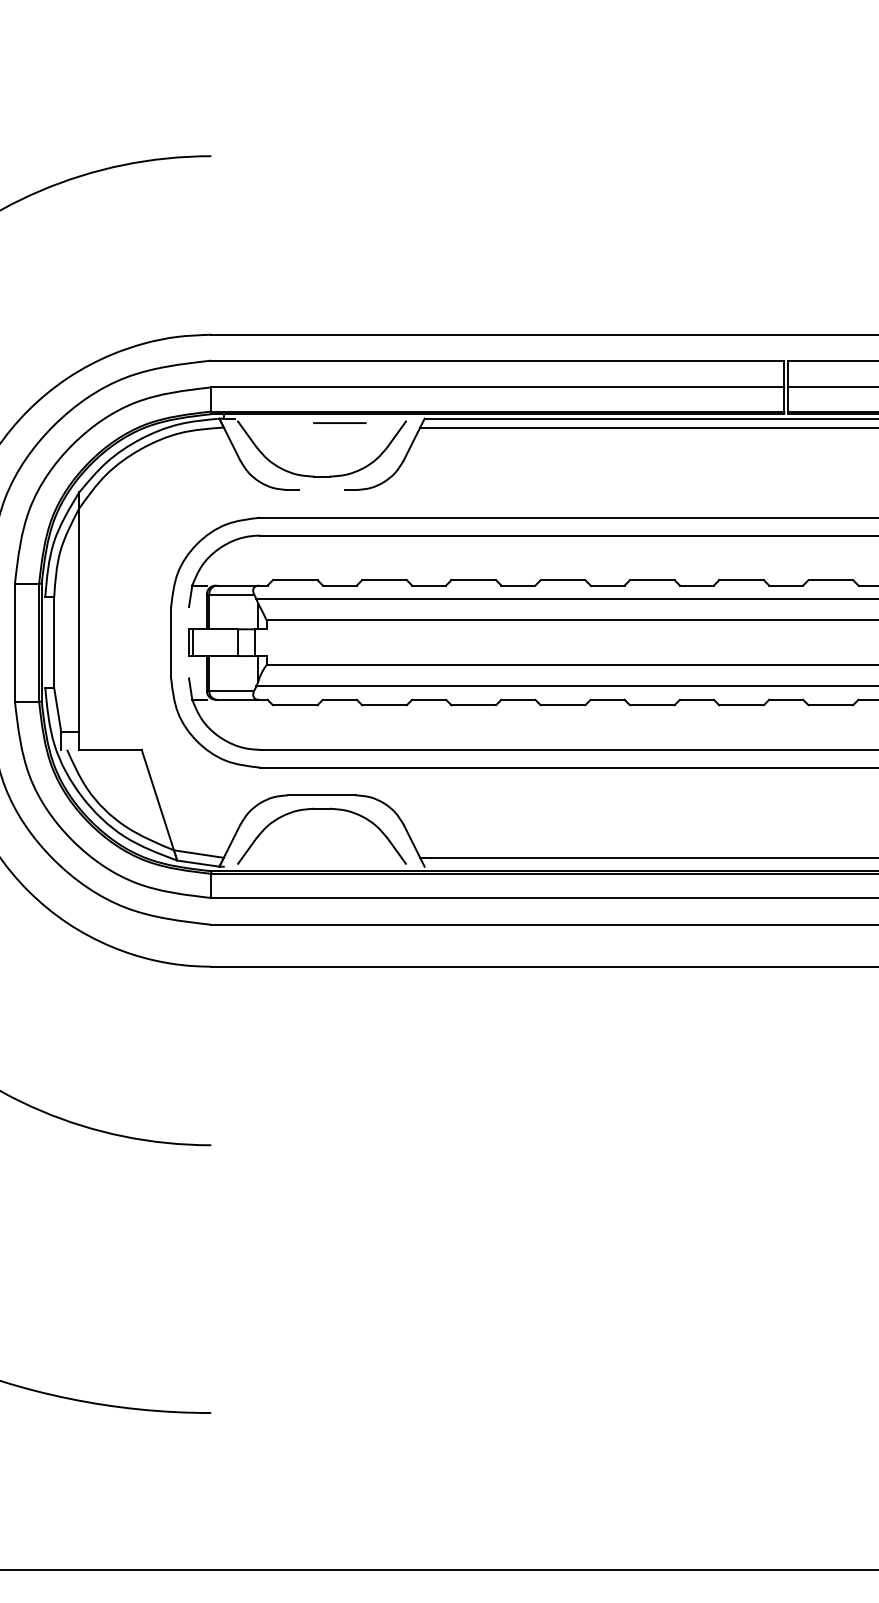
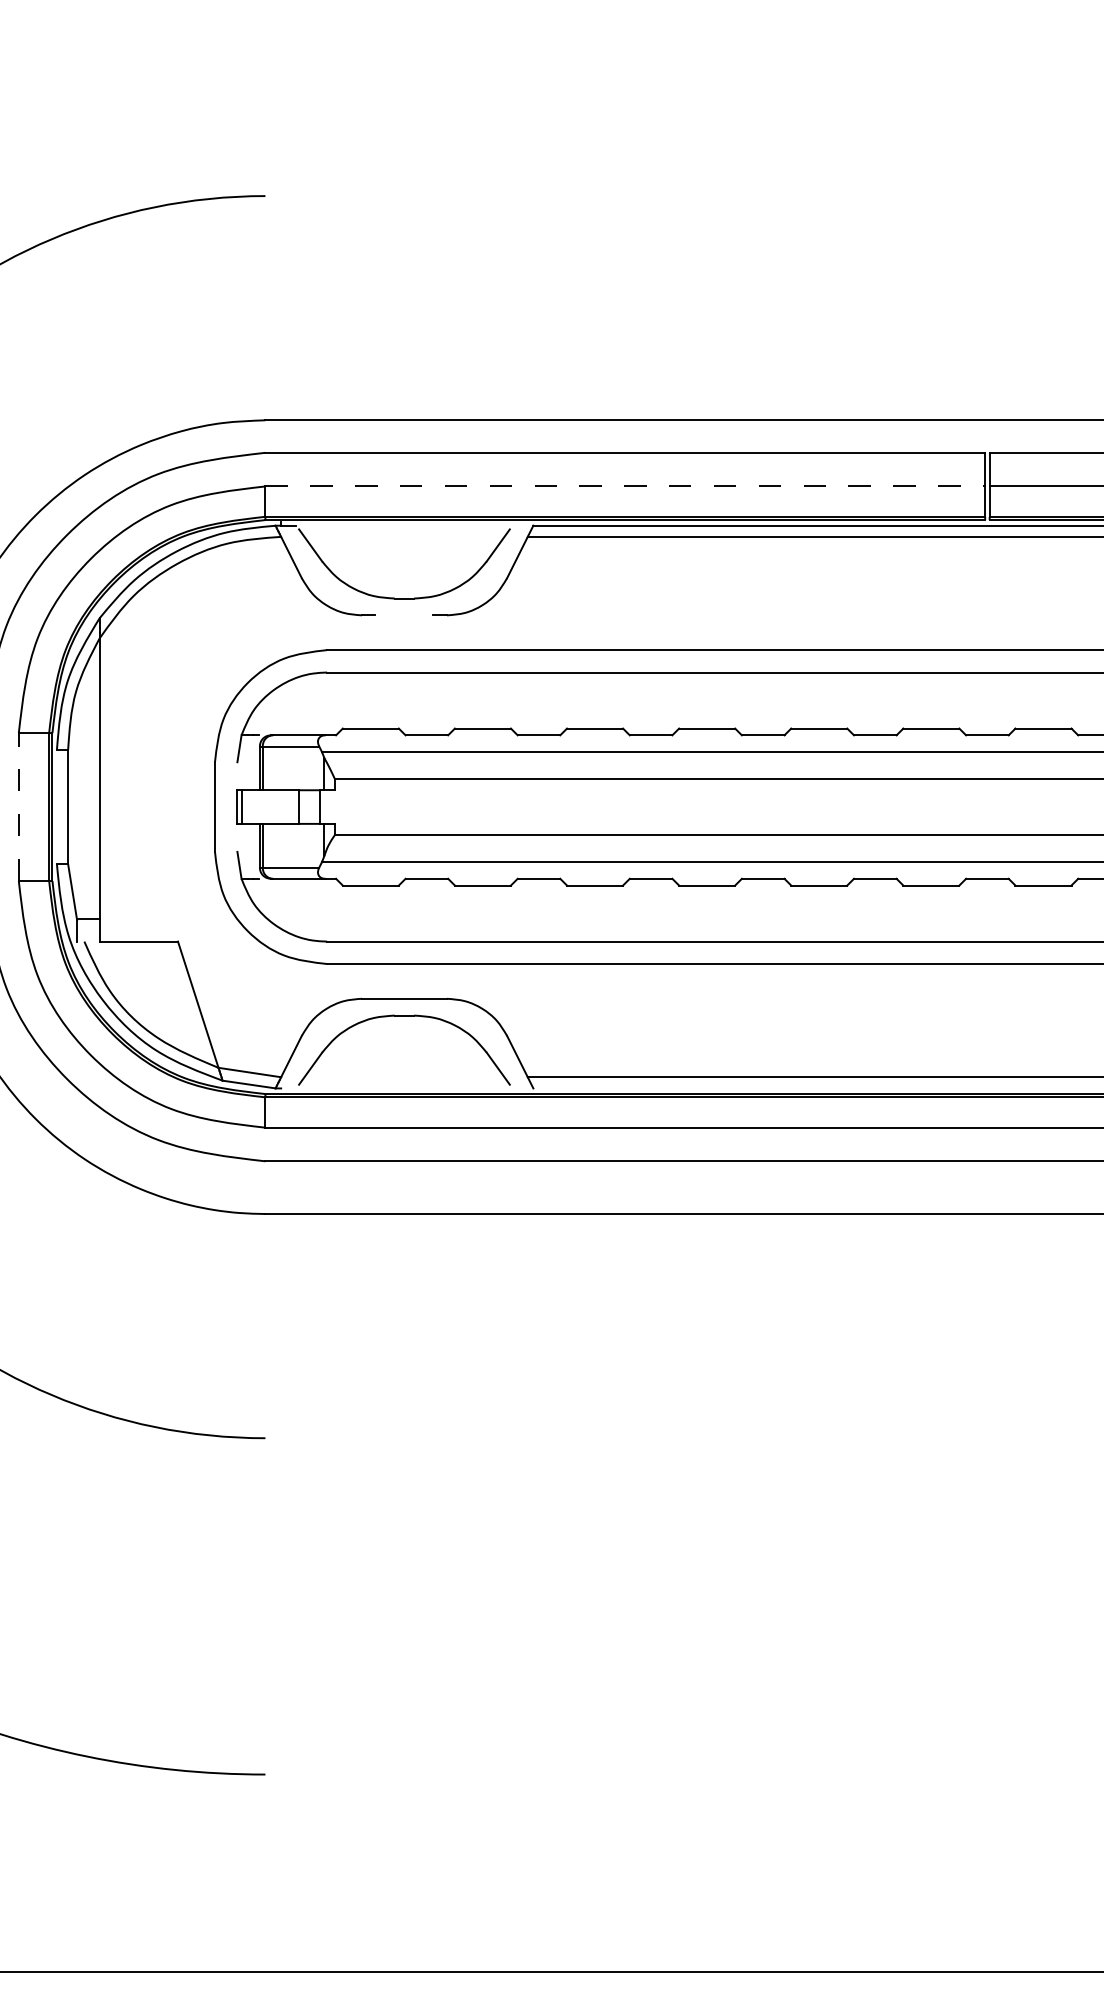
line: (497, 387) -> (624, 486), solid -> dashed
line: (339, 422) -> (426, 530), removed
line: (14, 642) -> (18, 806), solid -> dashed

